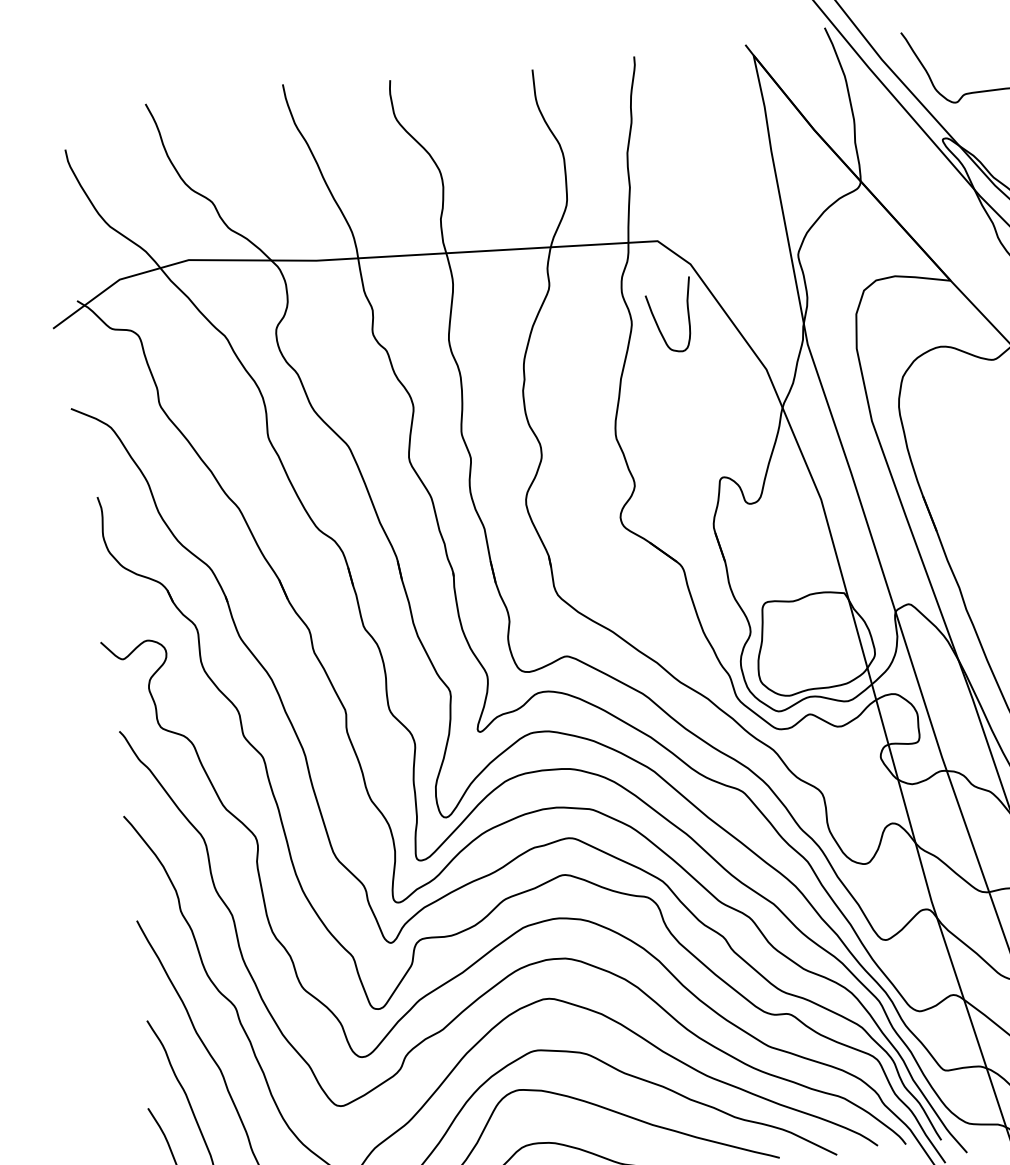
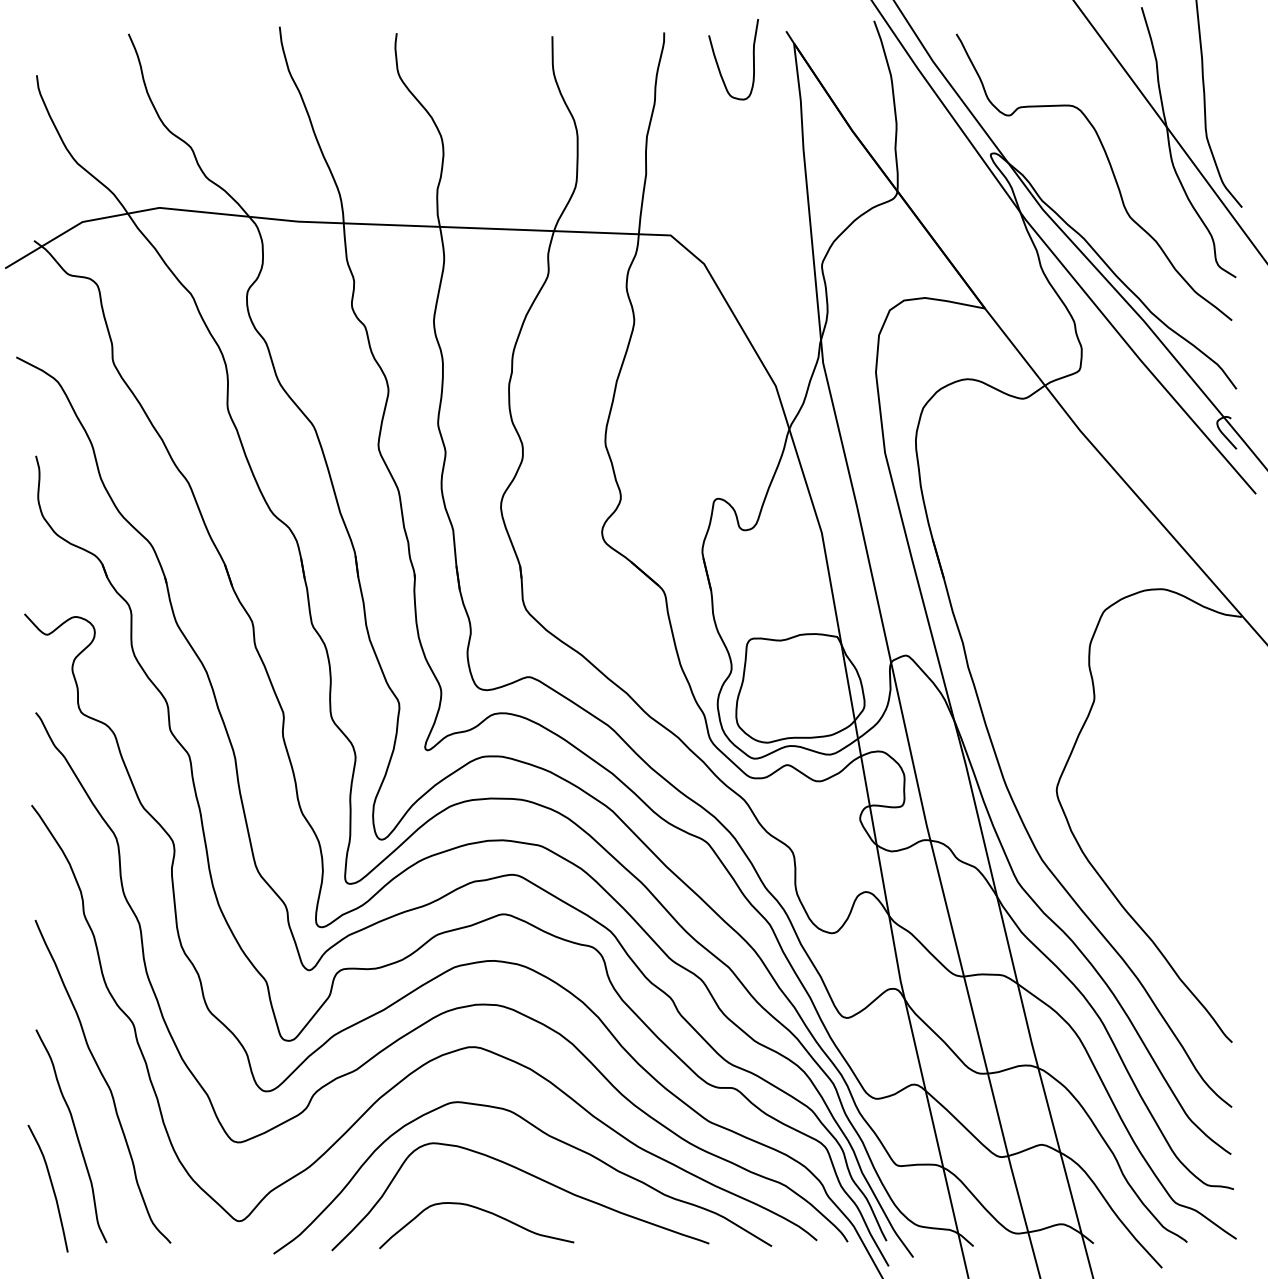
curve: (656, 321) -> (718, 64), moved

